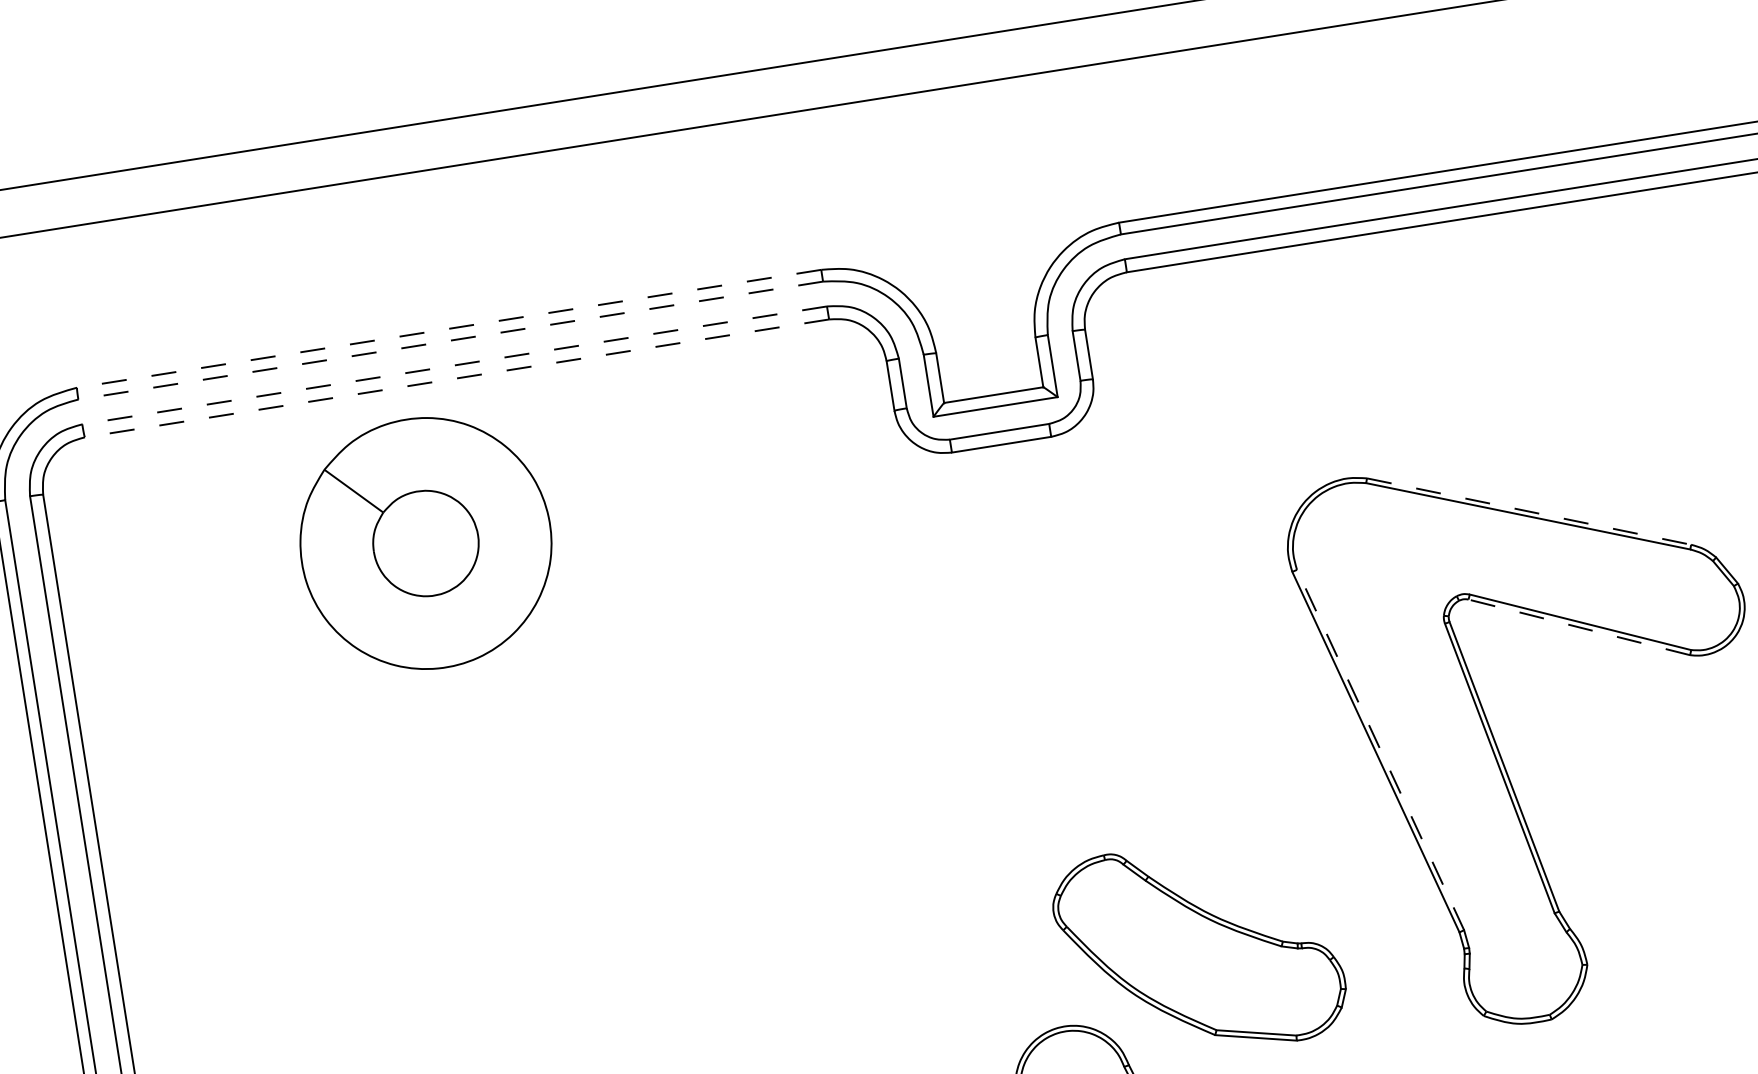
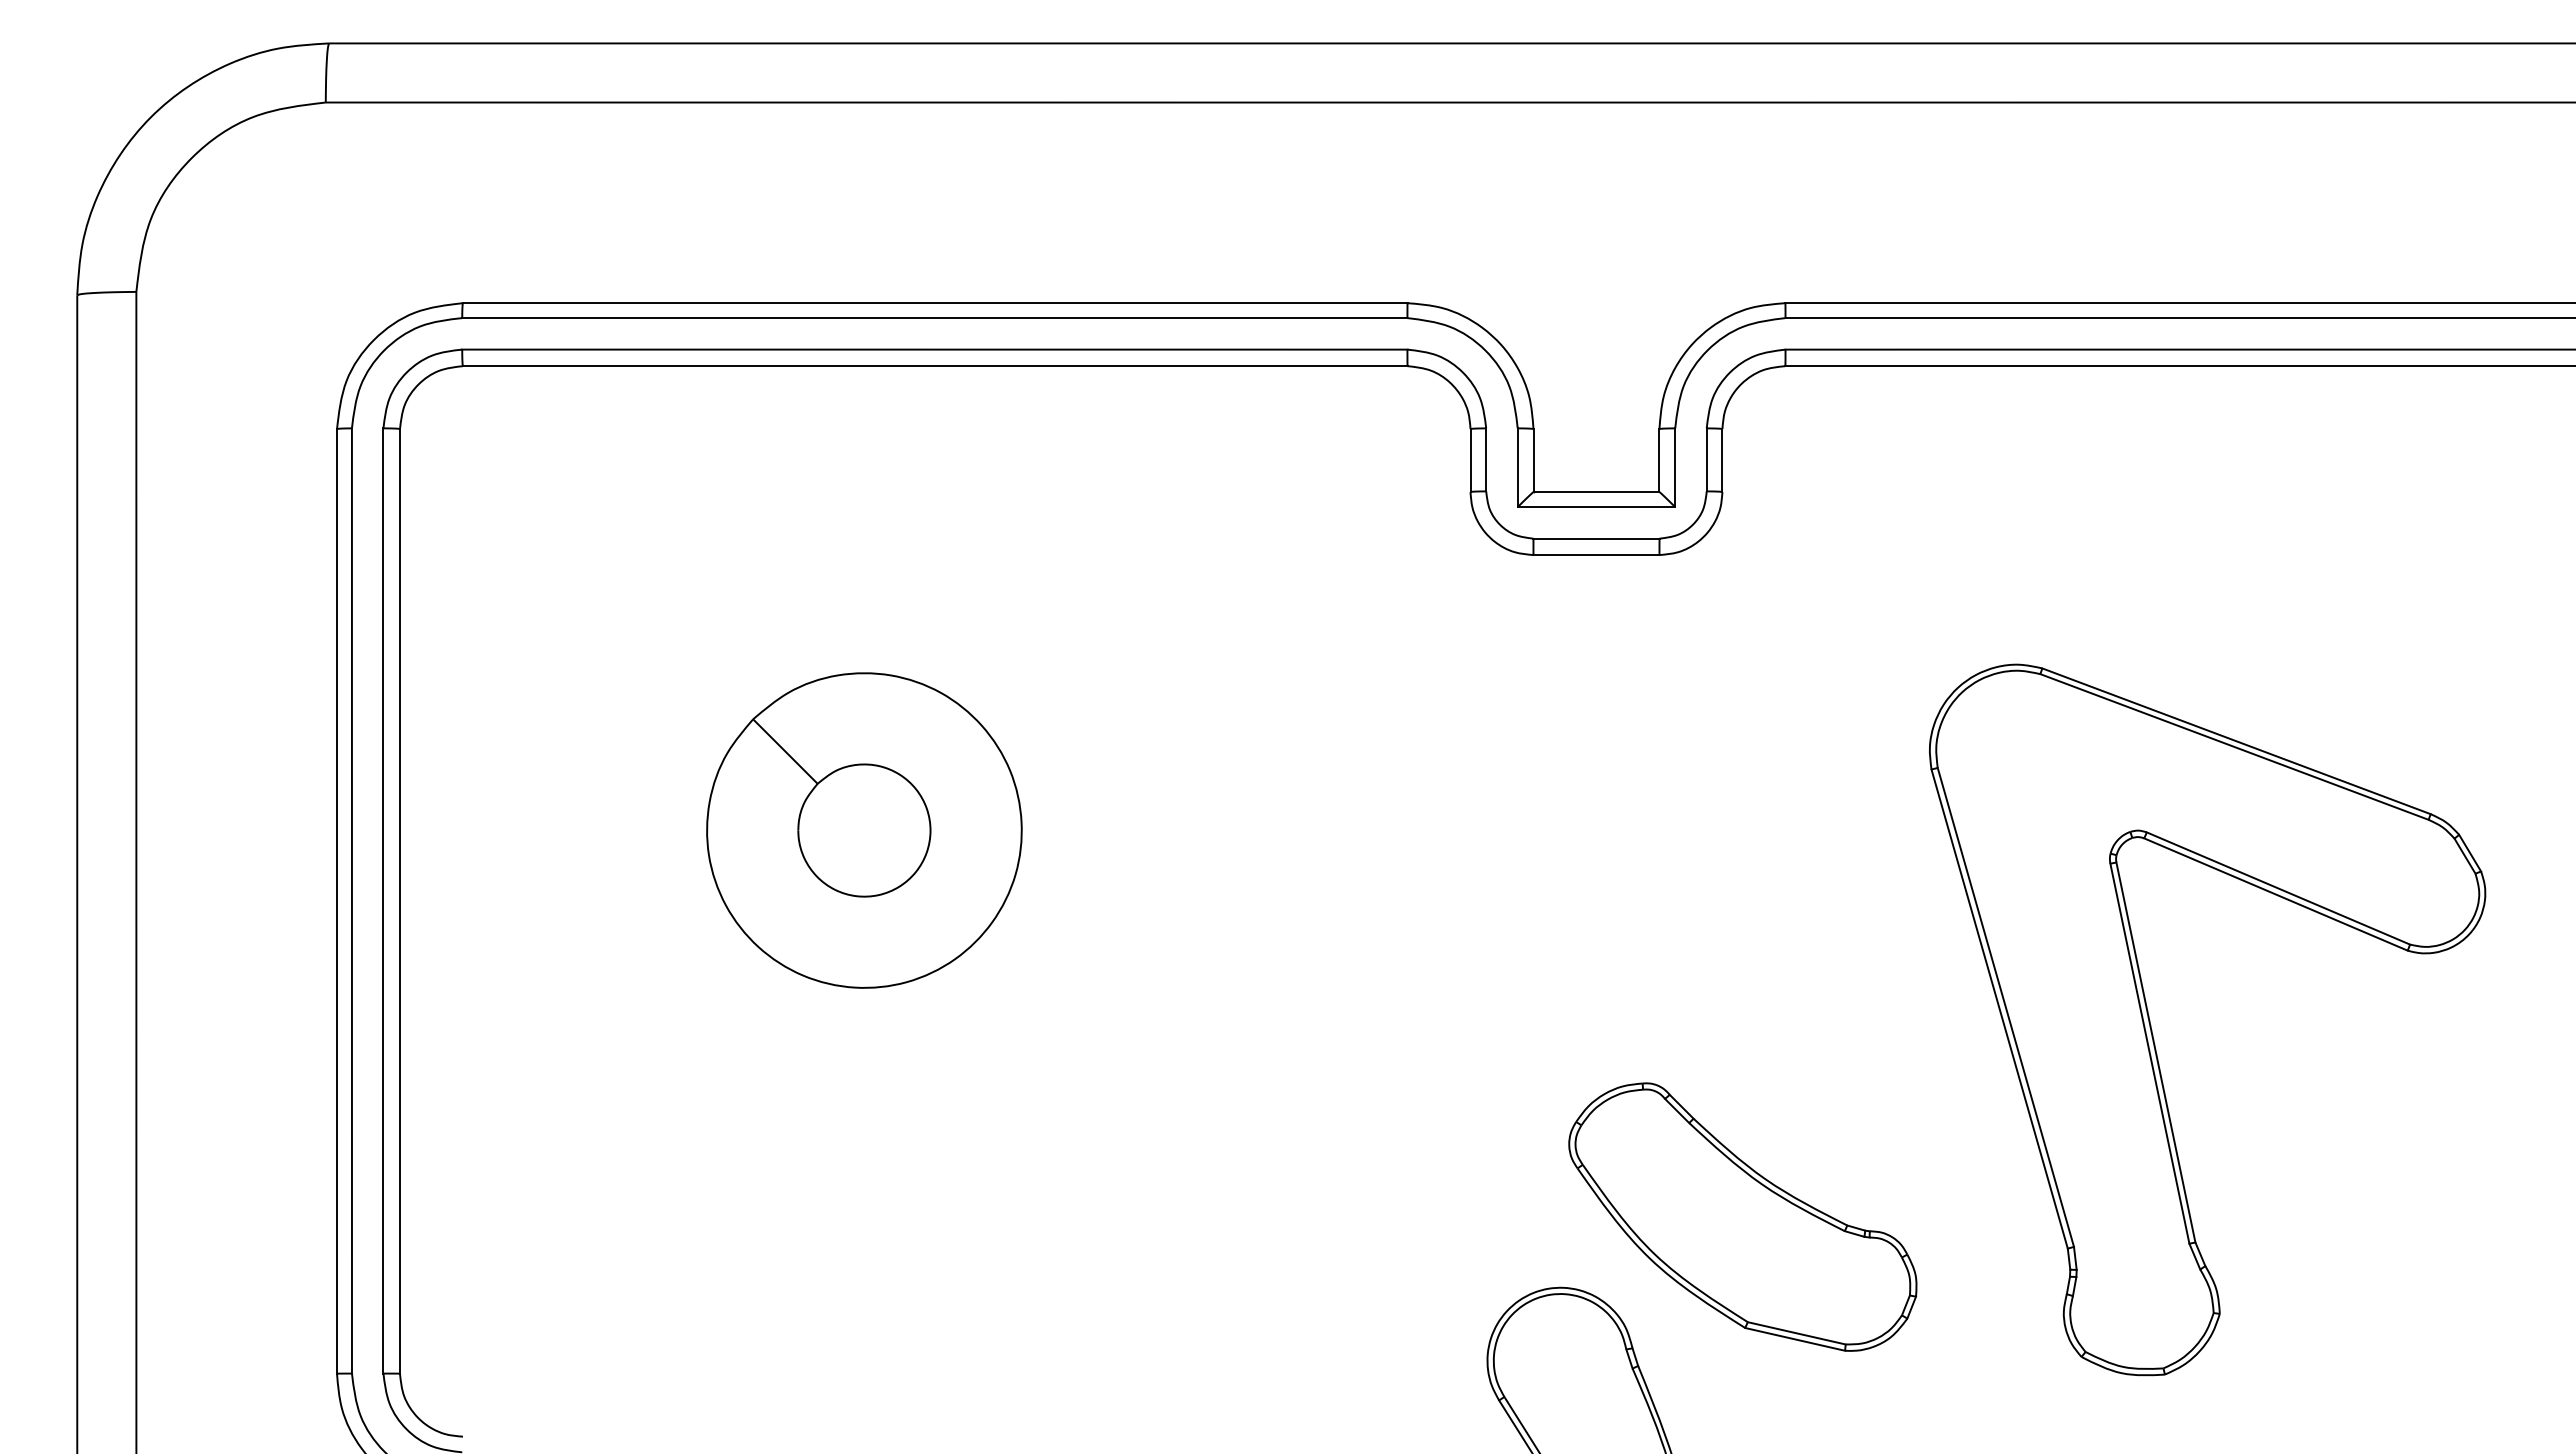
line: (448, 329) -> (934, 303), dashed -> solid
line: (450, 340) -> (934, 318), dashed -> solid
line: (454, 365) -> (934, 349), dashed -> solid
line: (456, 378) -> (934, 366), dashed -> solid
line: (1529, 511) -> (2236, 741), dashed -> solid
part: (426, 543) -> (864, 830), moved
line: (1578, 627) -> (2275, 894), dashed -> solid
line: (1380, 750) -> (2005, 1007), dashed -> solid

